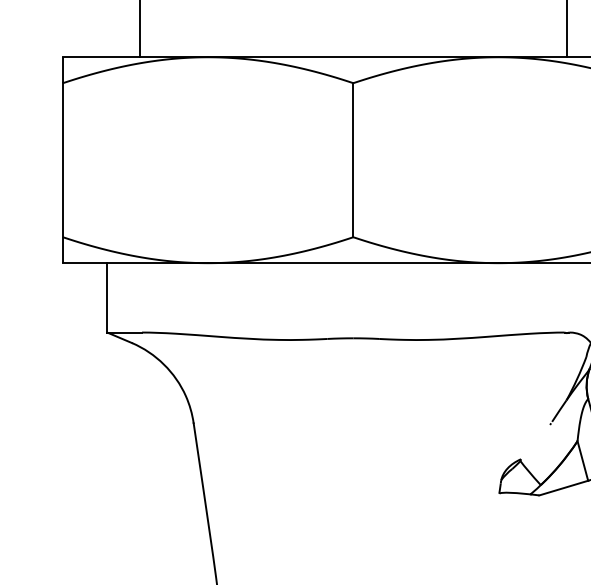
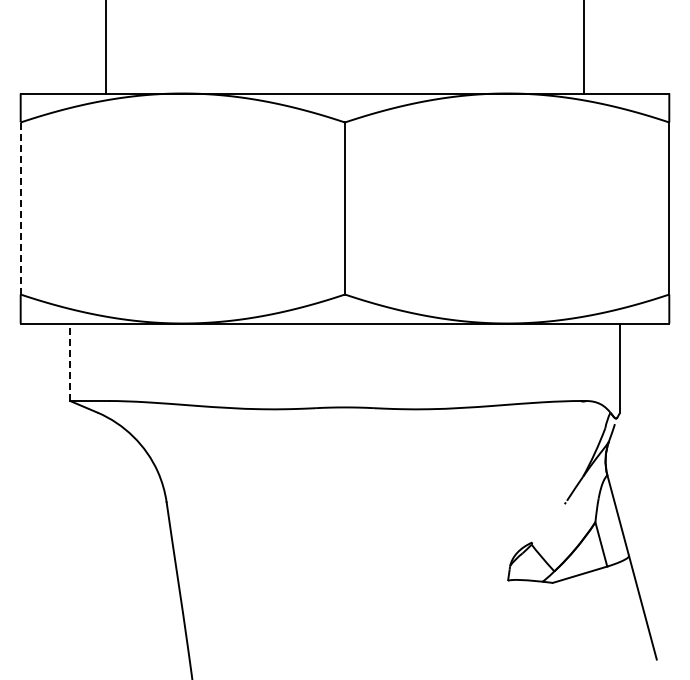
line: (62, 160) -> (20, 208), solid -> dashed
line: (107, 298) -> (70, 362), solid -> dashed

